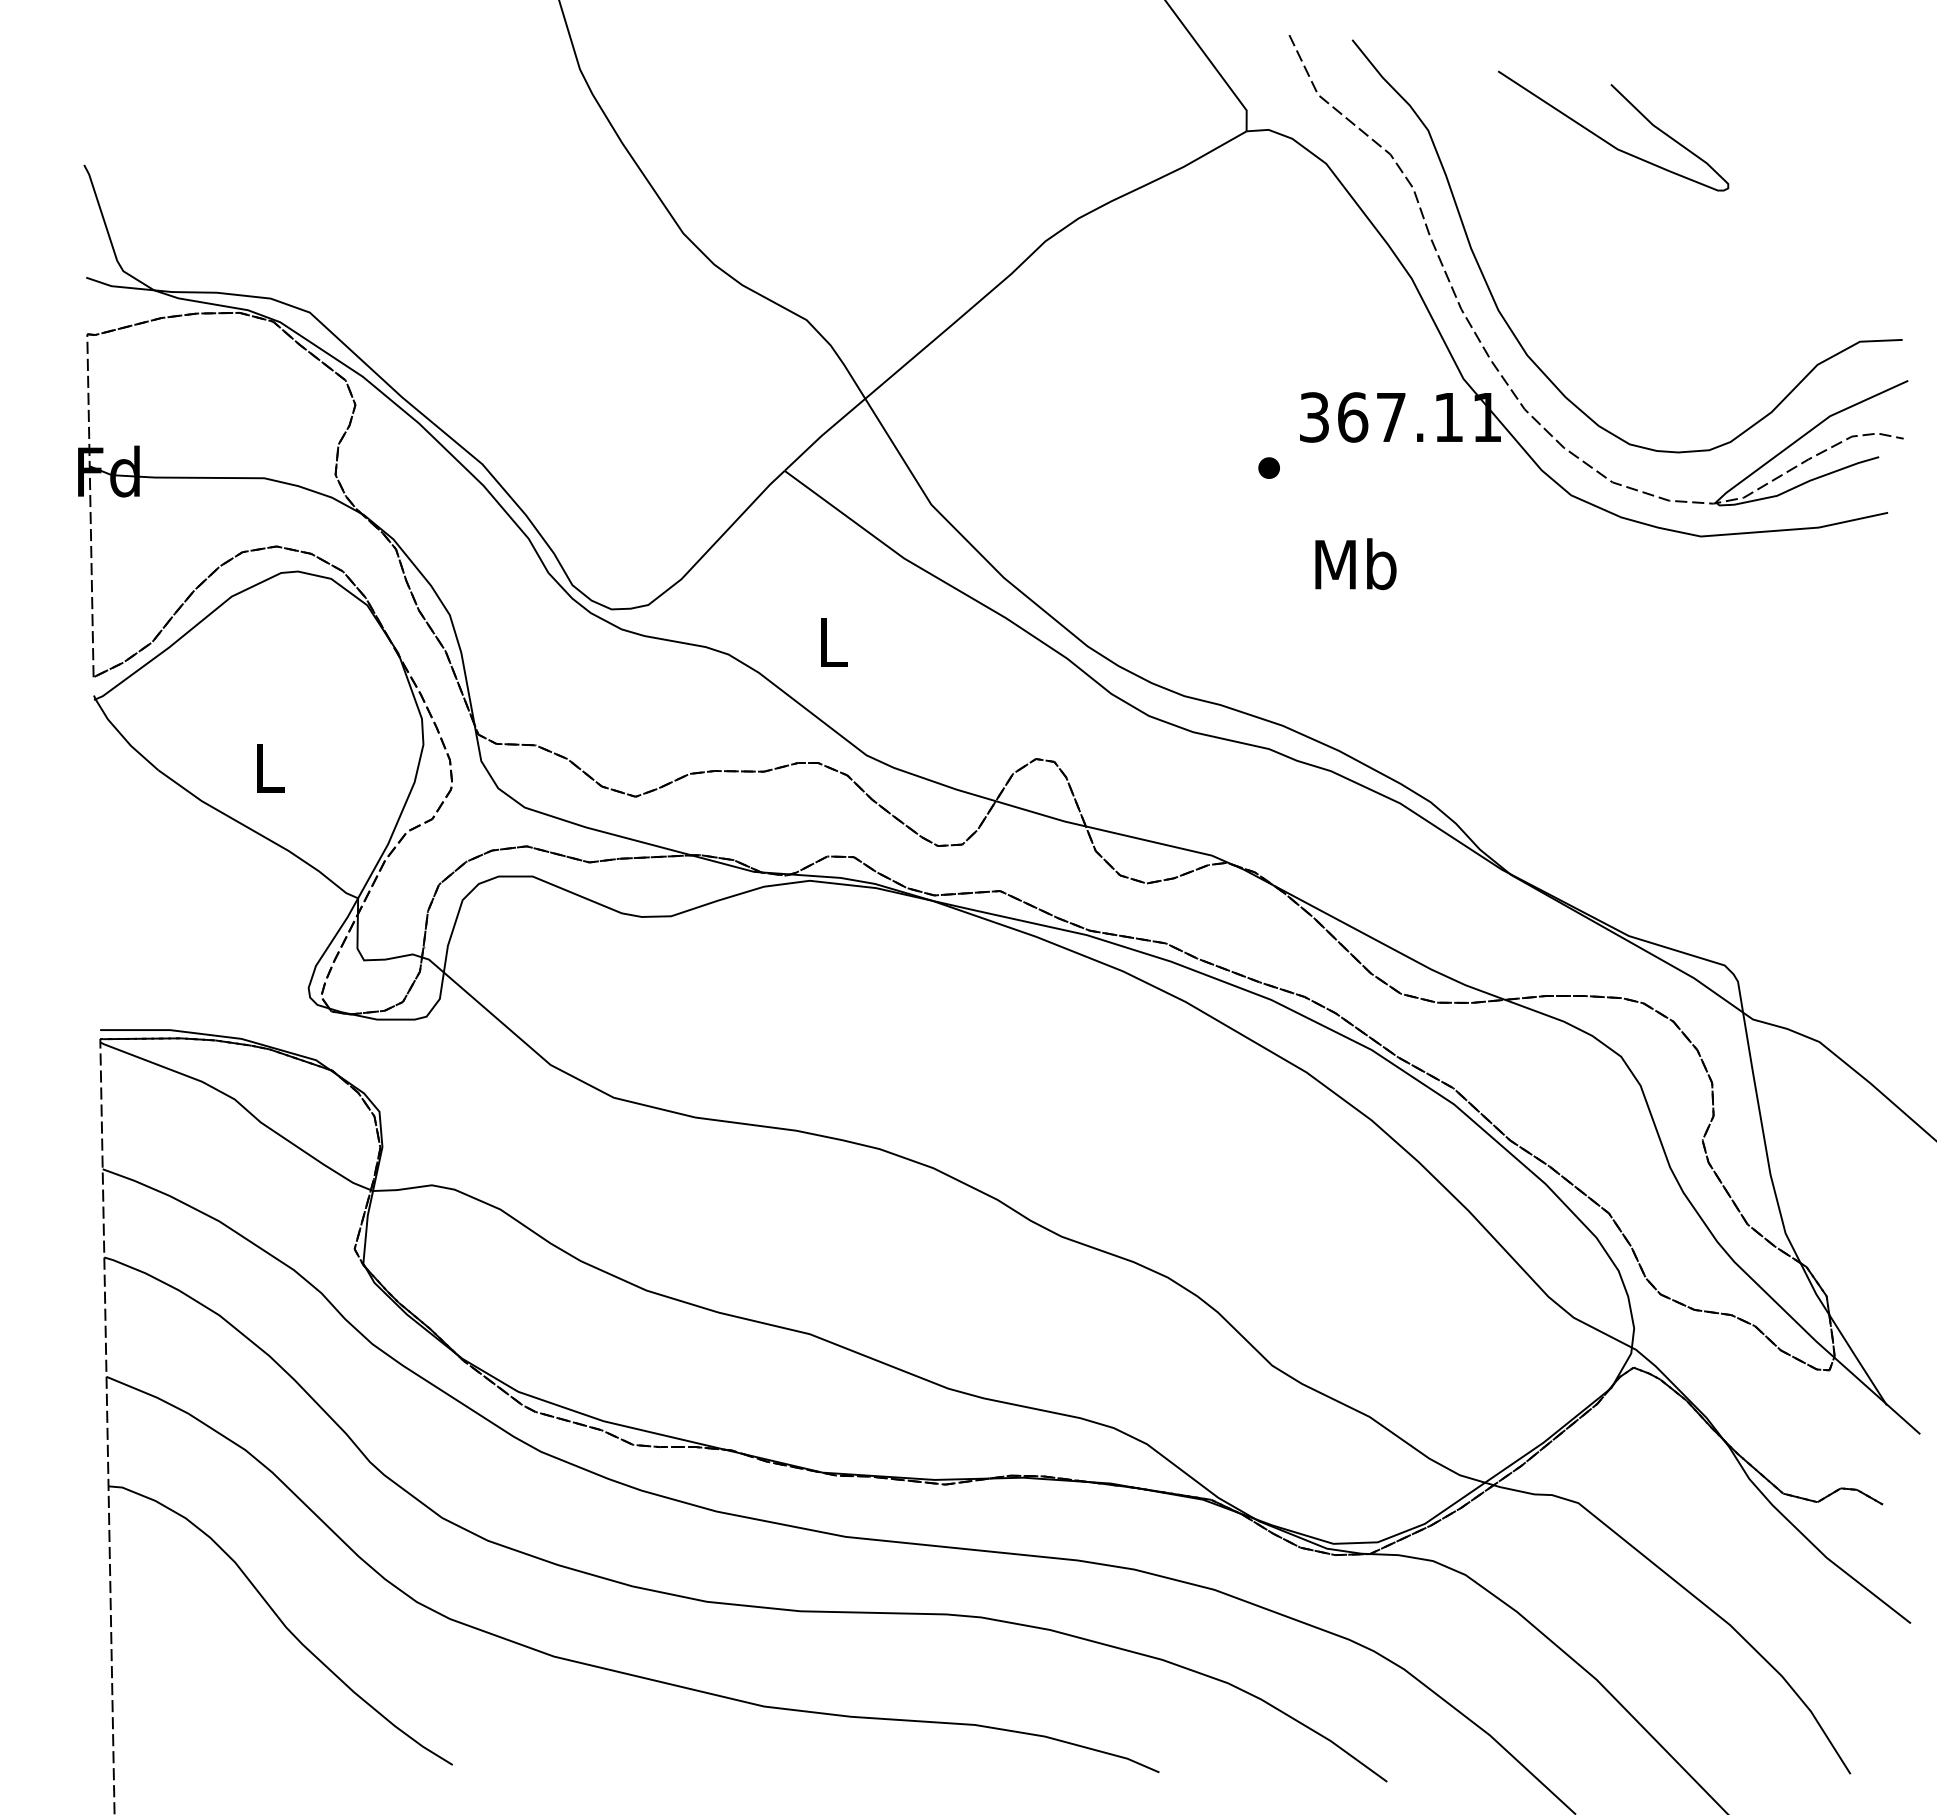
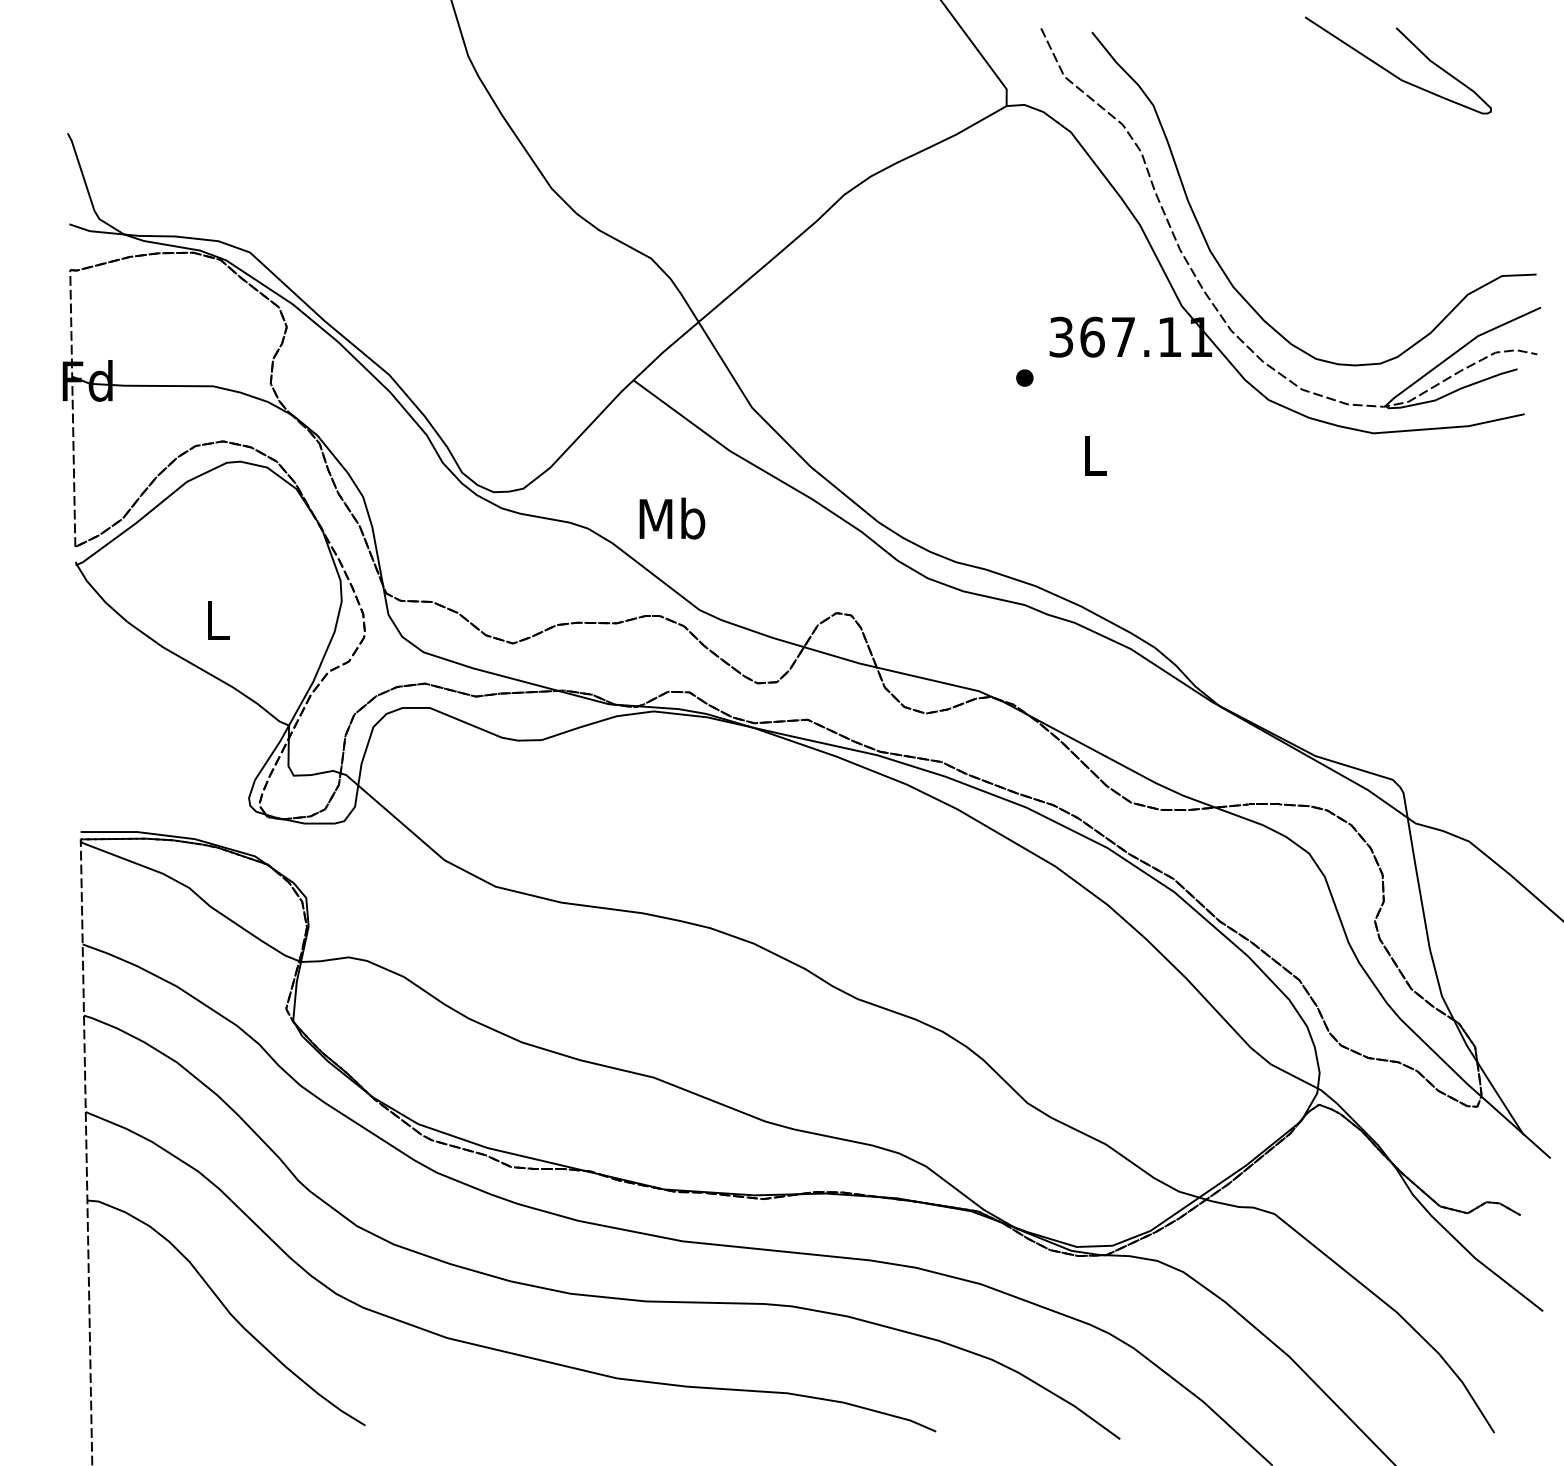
part: (1606, 140) -> (1392, 73), moved
text: (1355, 564) -> (1094, 455), Mb -> L
text: (832, 641) -> (672, 518), L -> Mb

